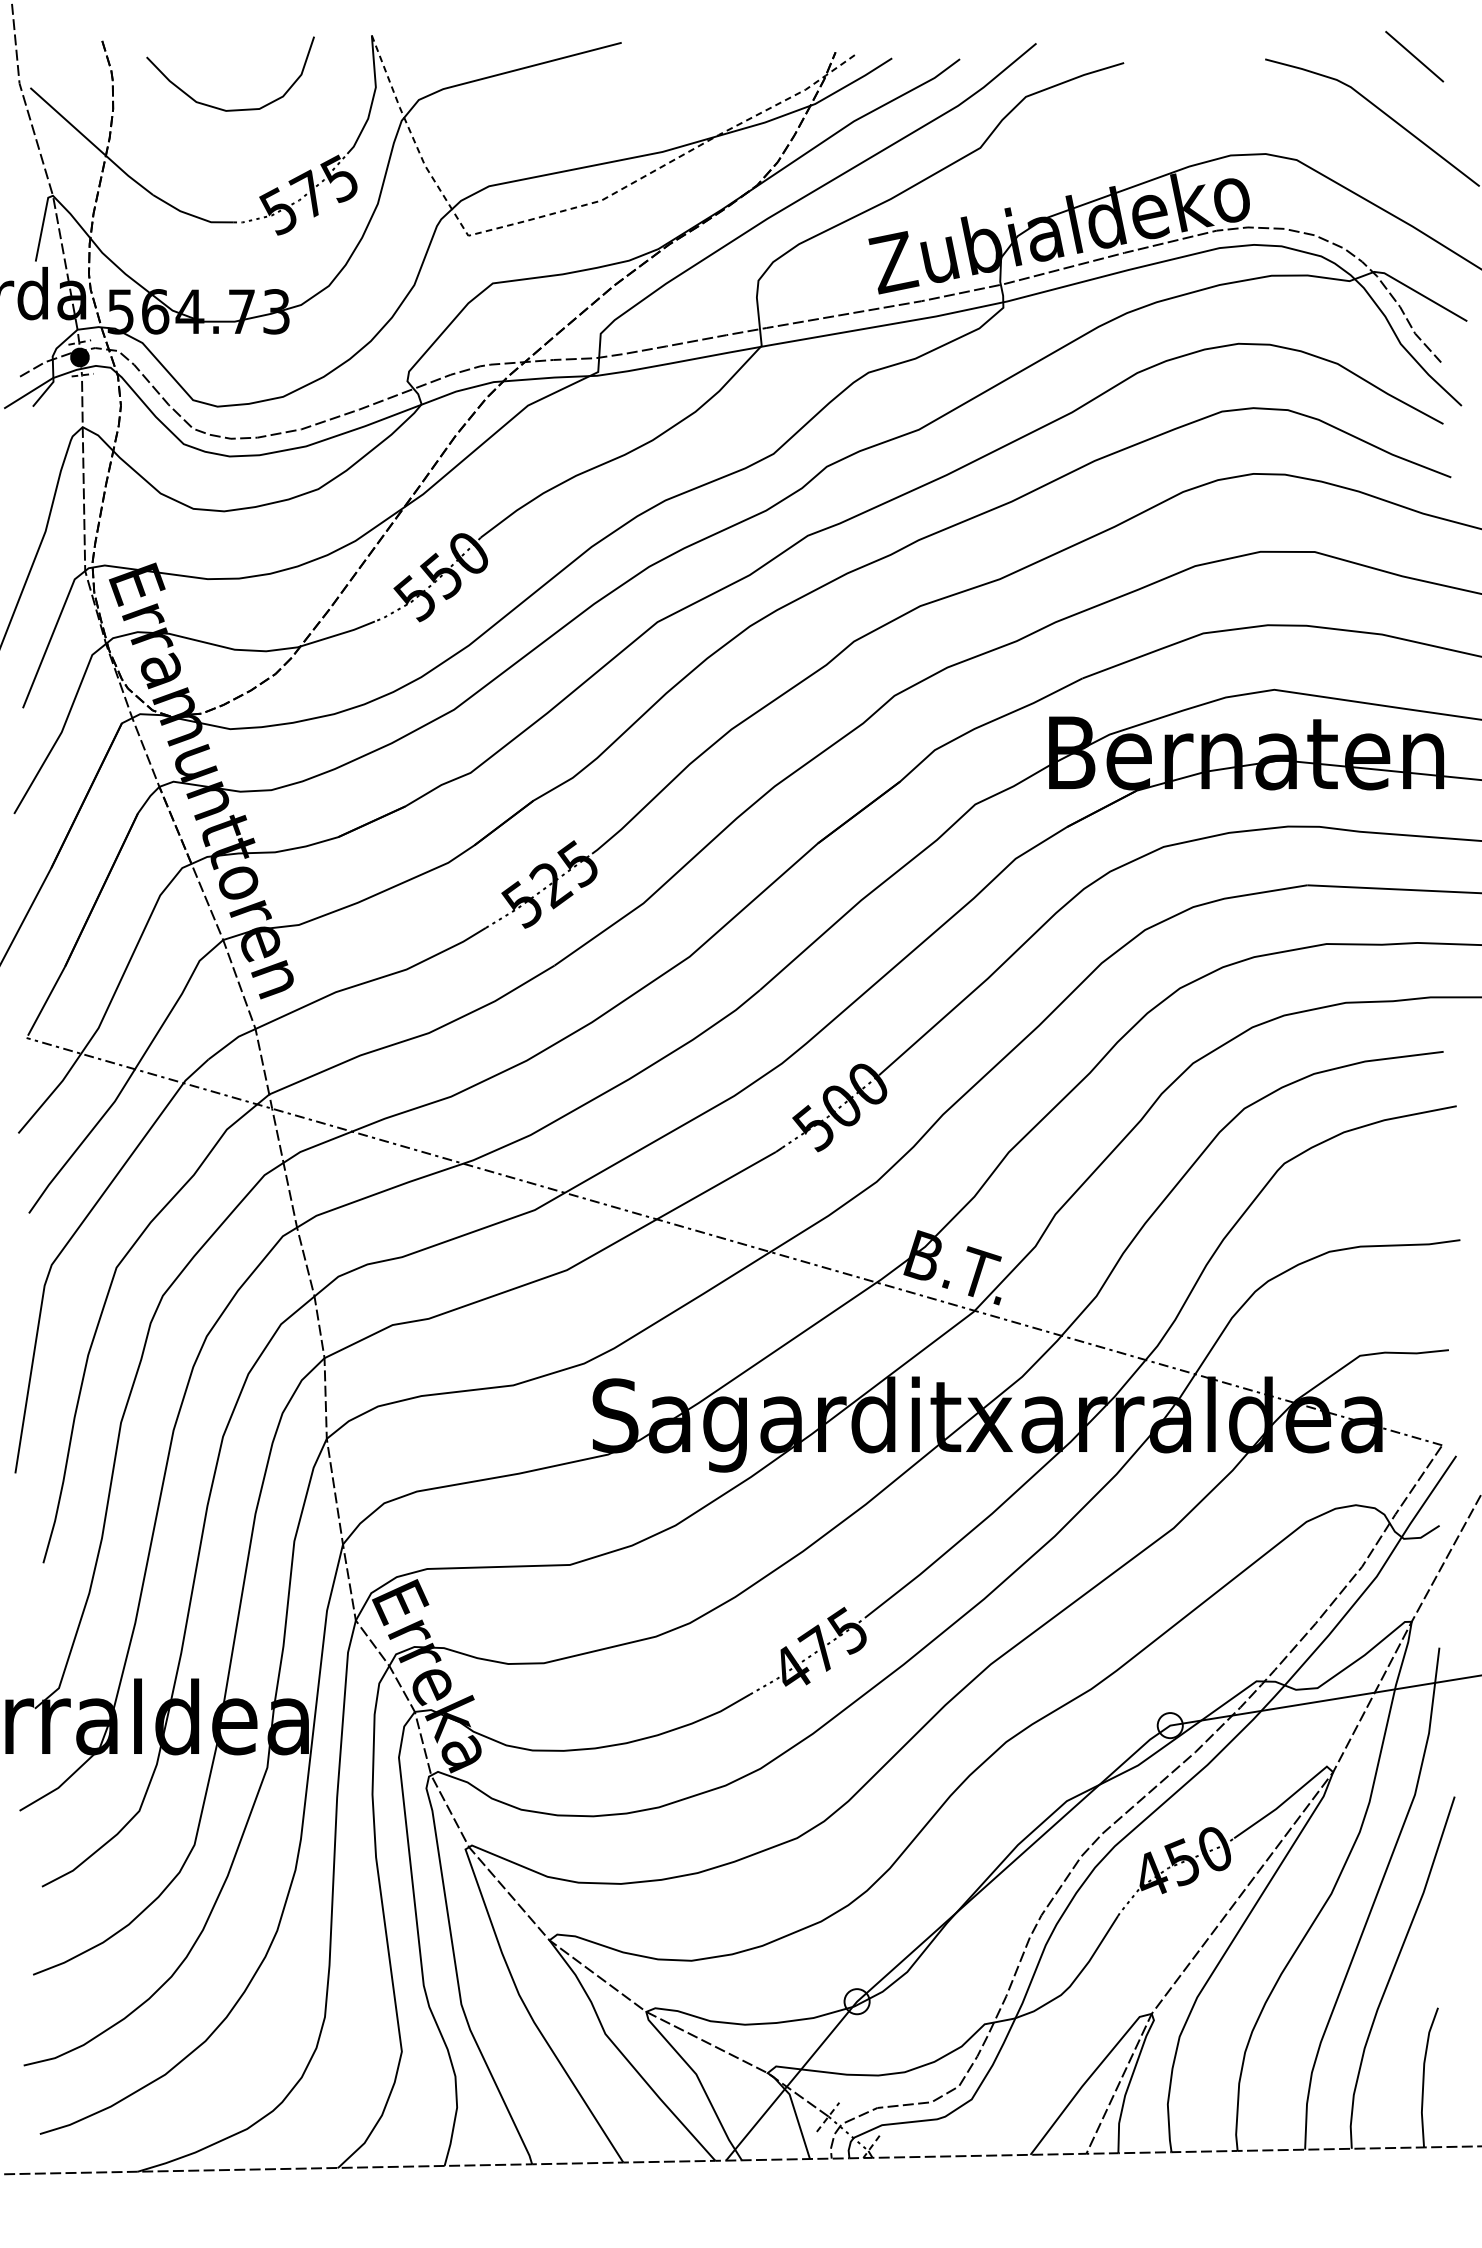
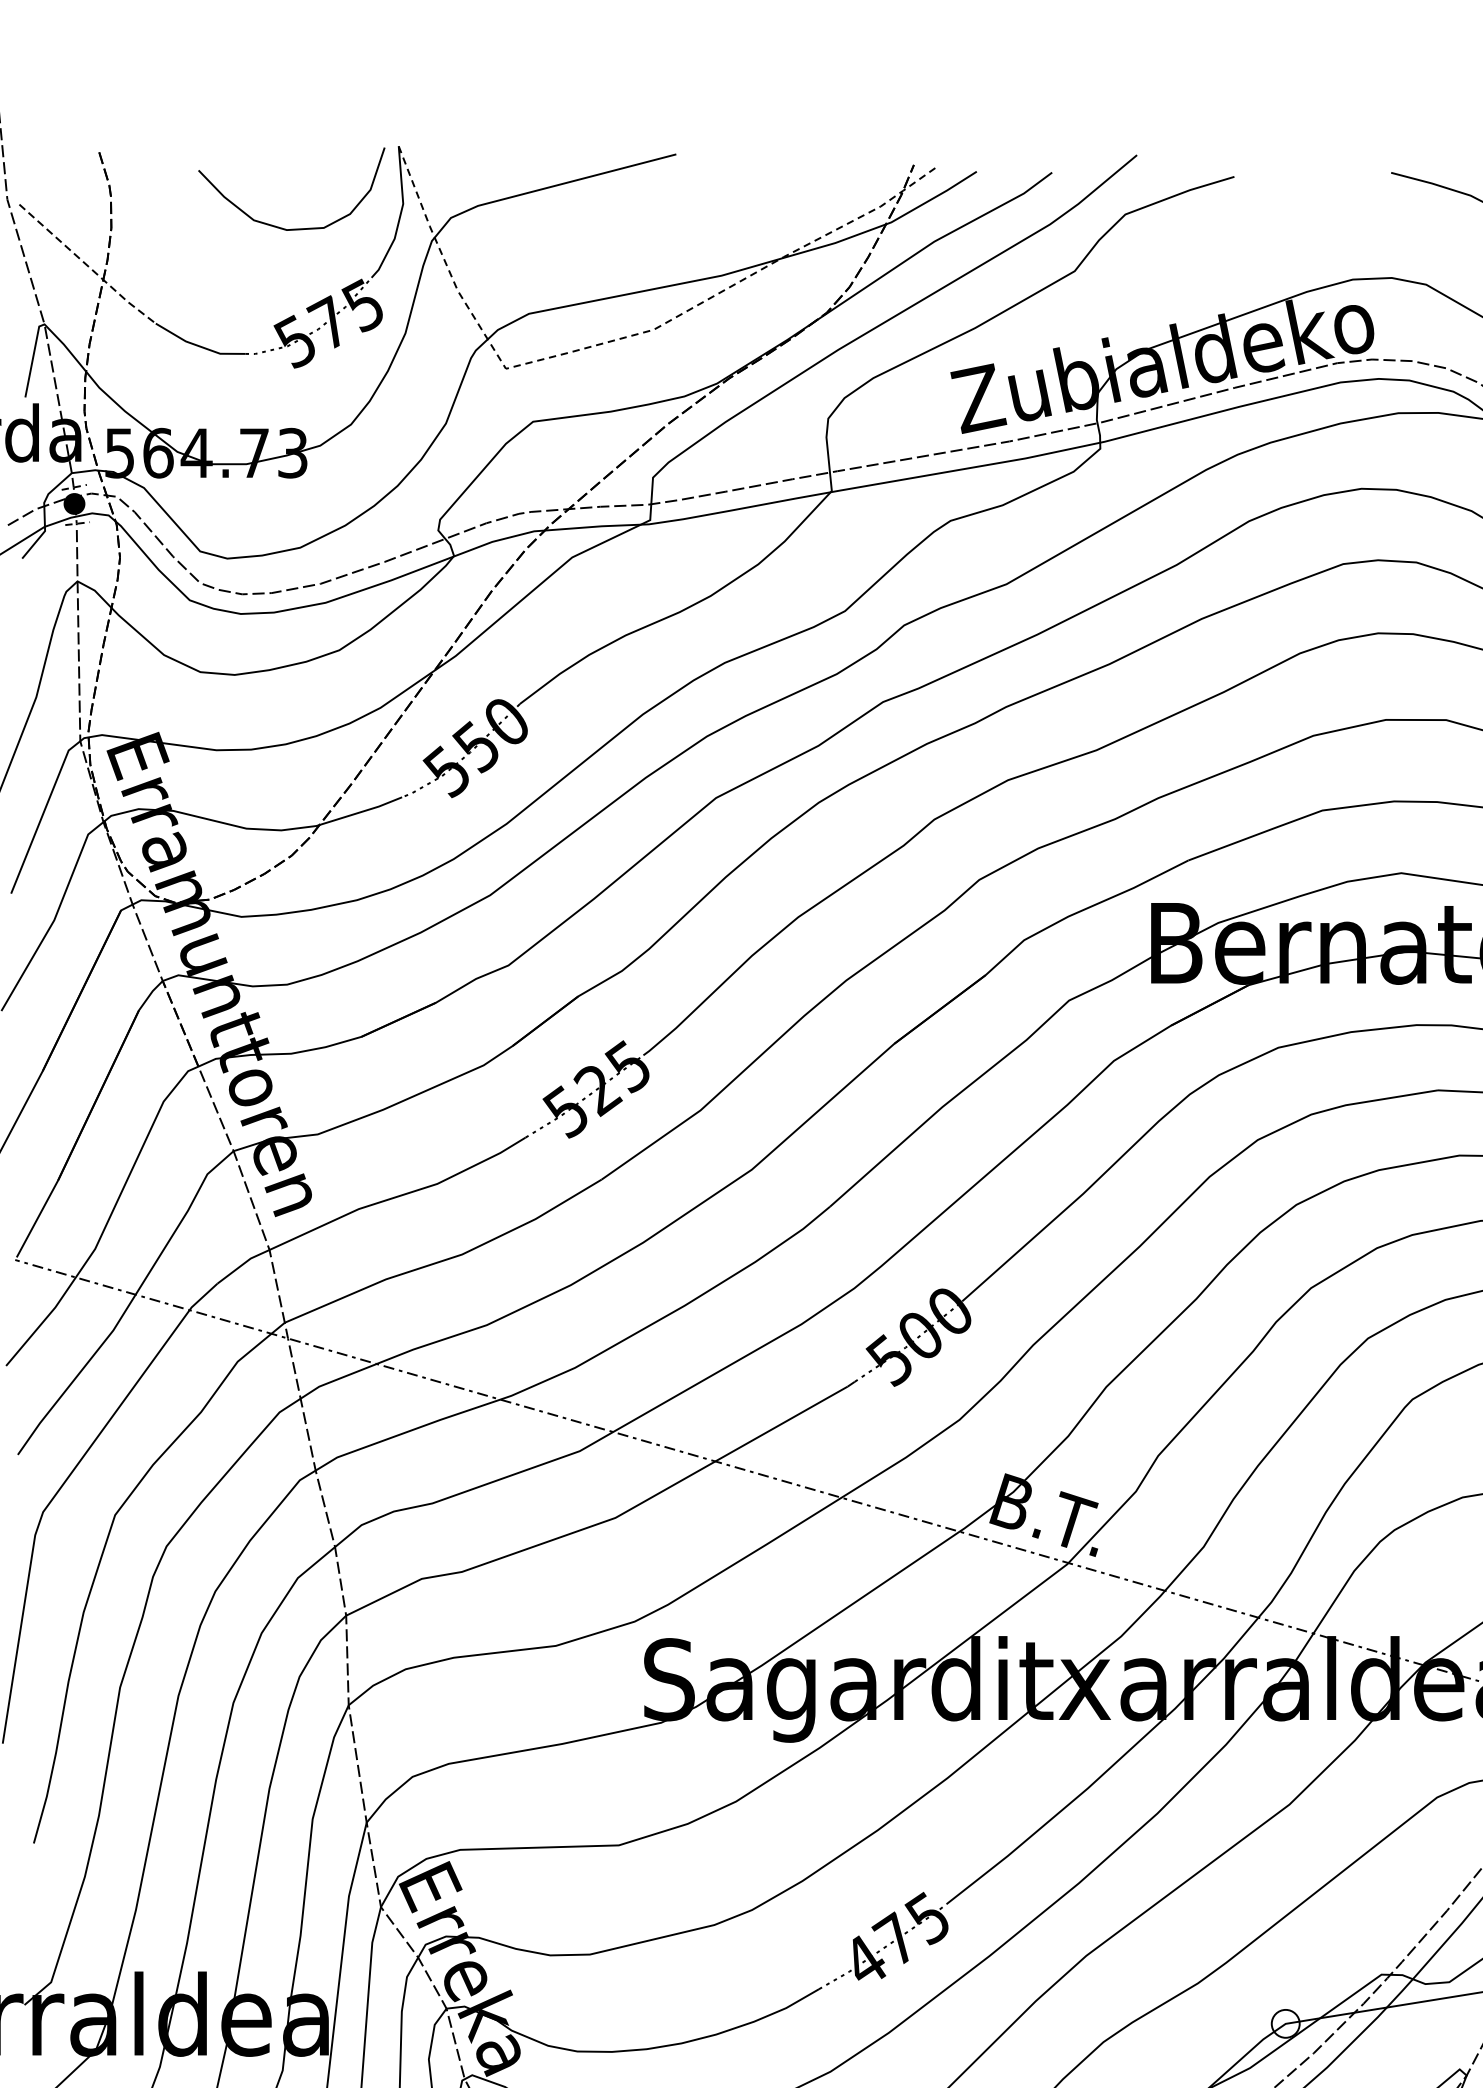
curve: (222, 108) -> (282, 227), moved
line: (92, 143) -> (88, 266), solid -> dashed

